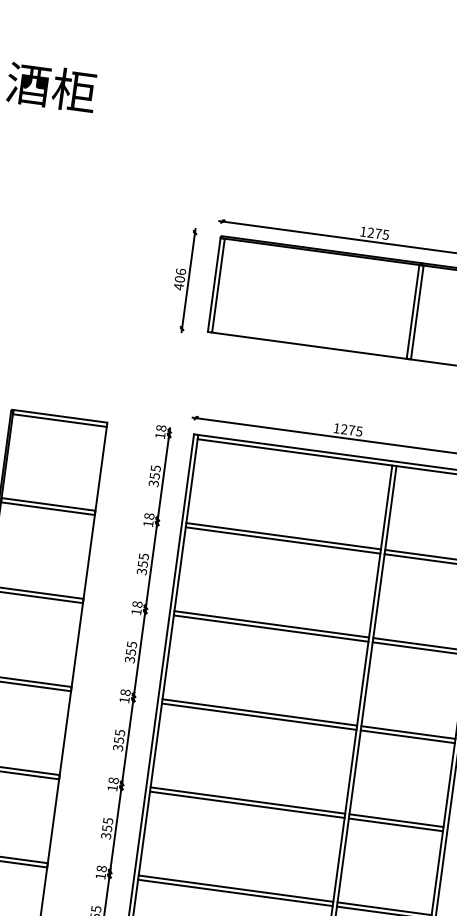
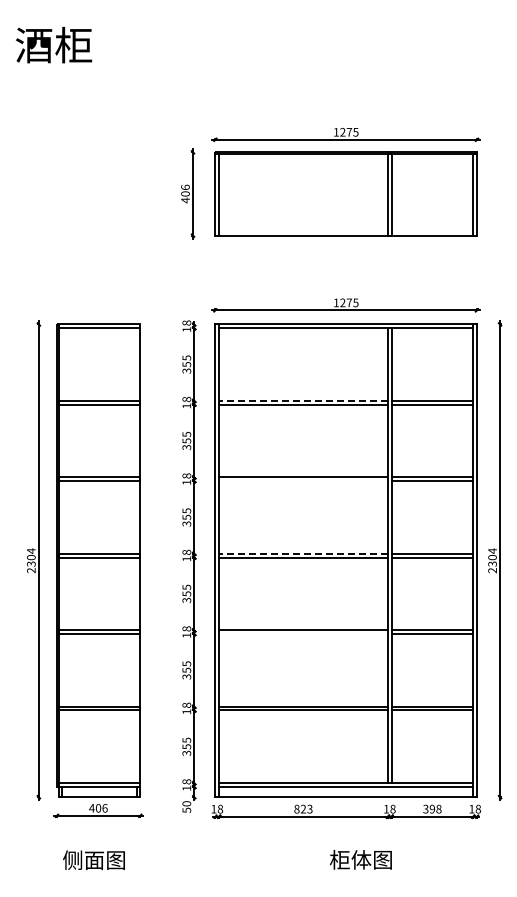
line: (283, 535) -> (303, 400), solid -> dashed
line: (271, 629) -> (303, 481), removed
line: (259, 712) -> (303, 553), solid -> dashed
line: (247, 805) -> (303, 634), removed

